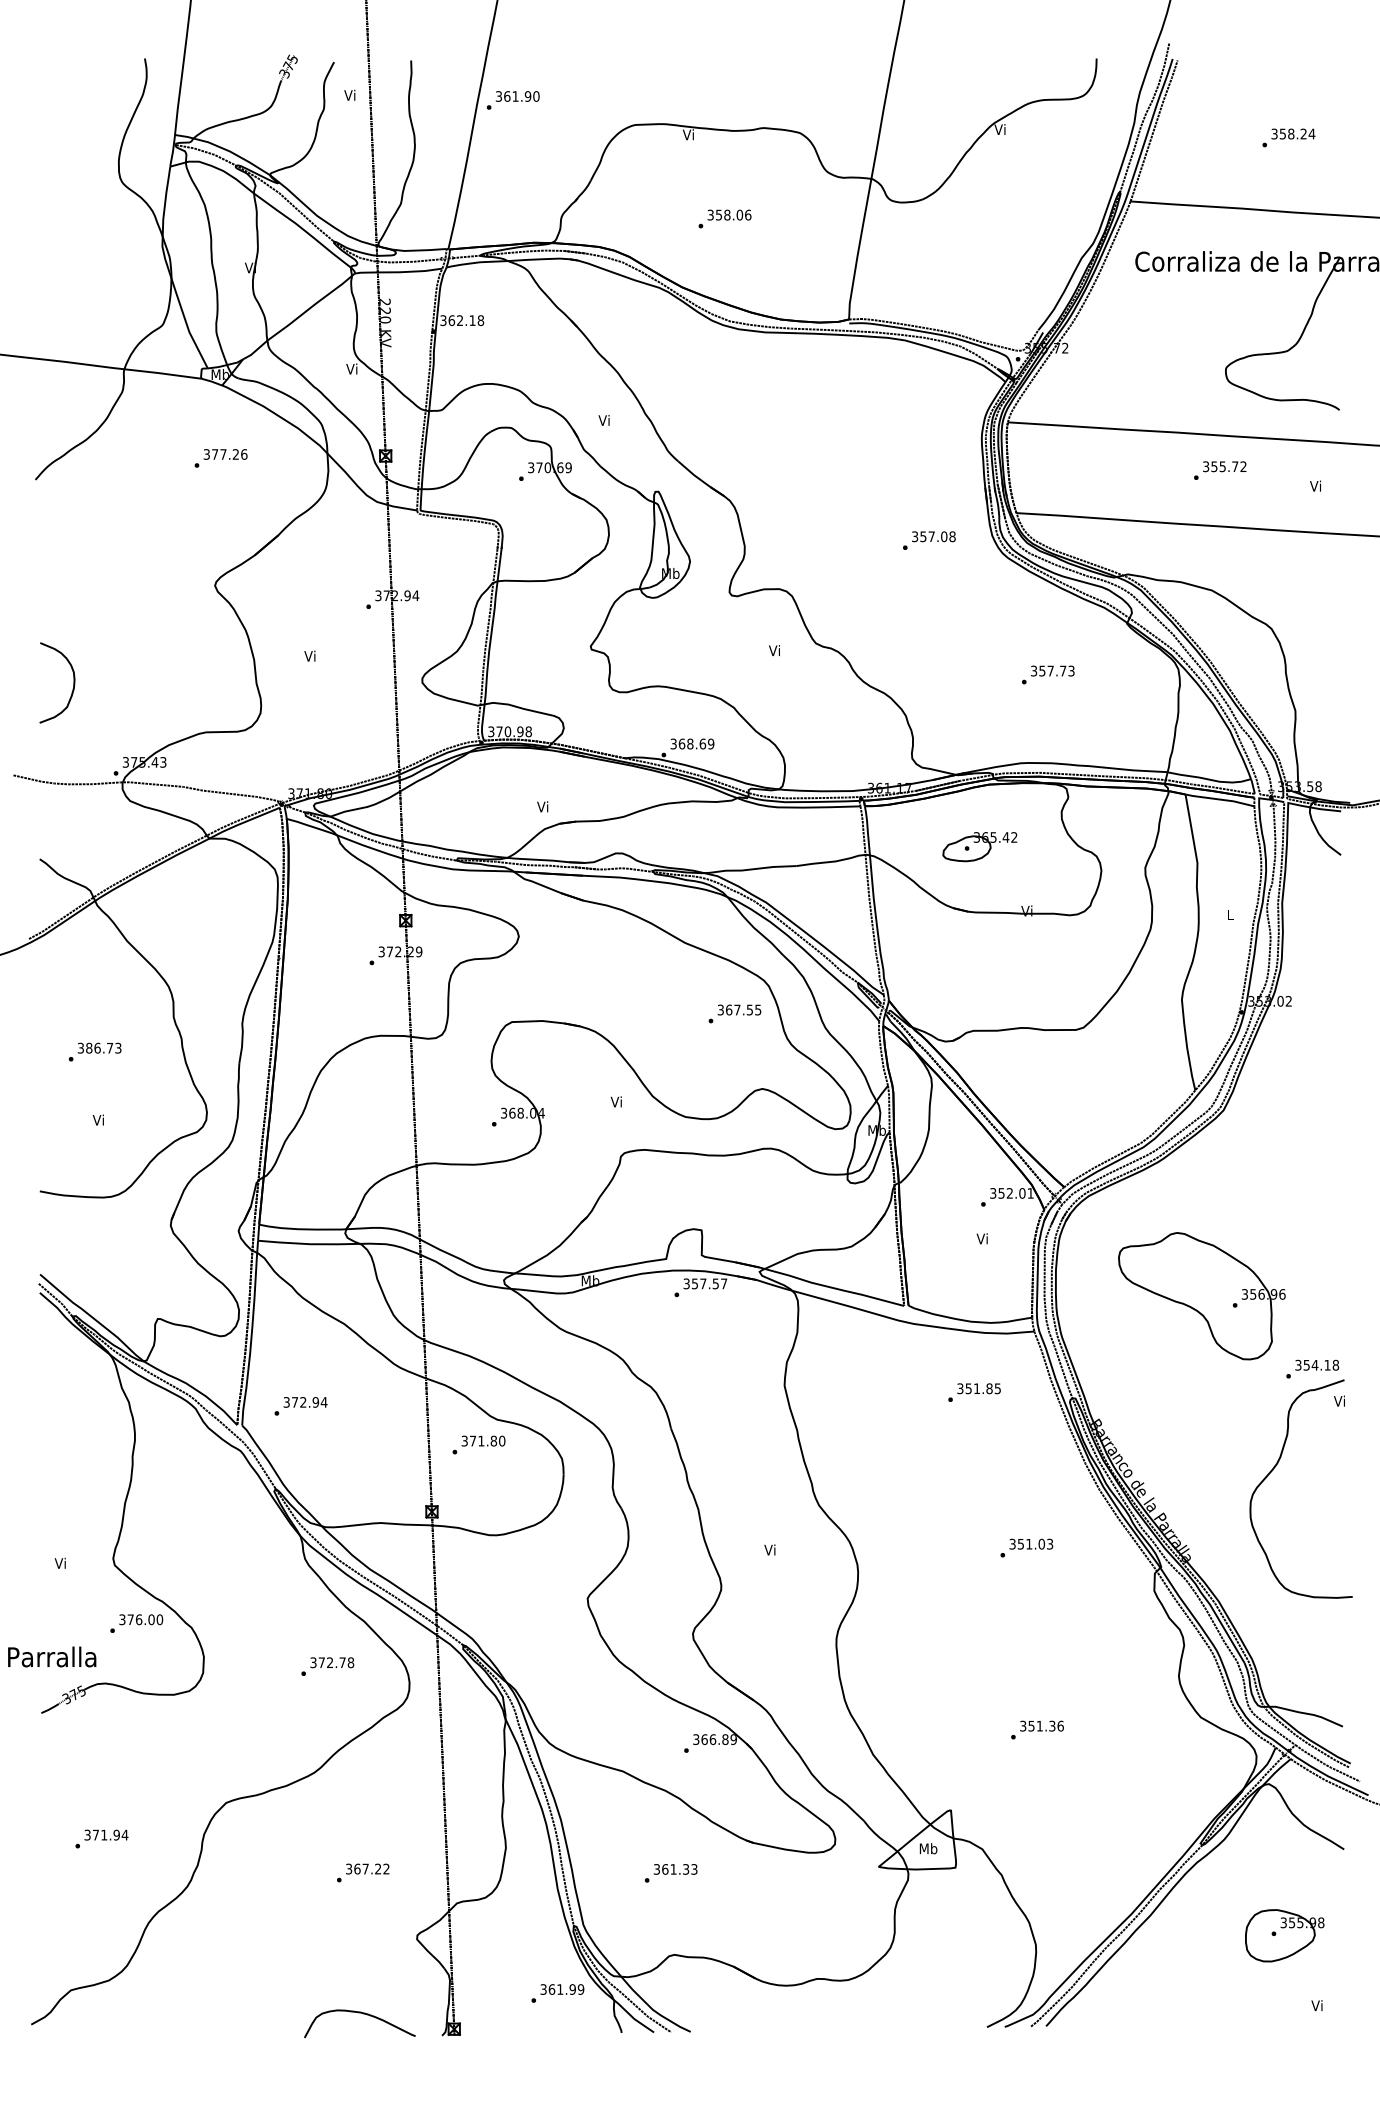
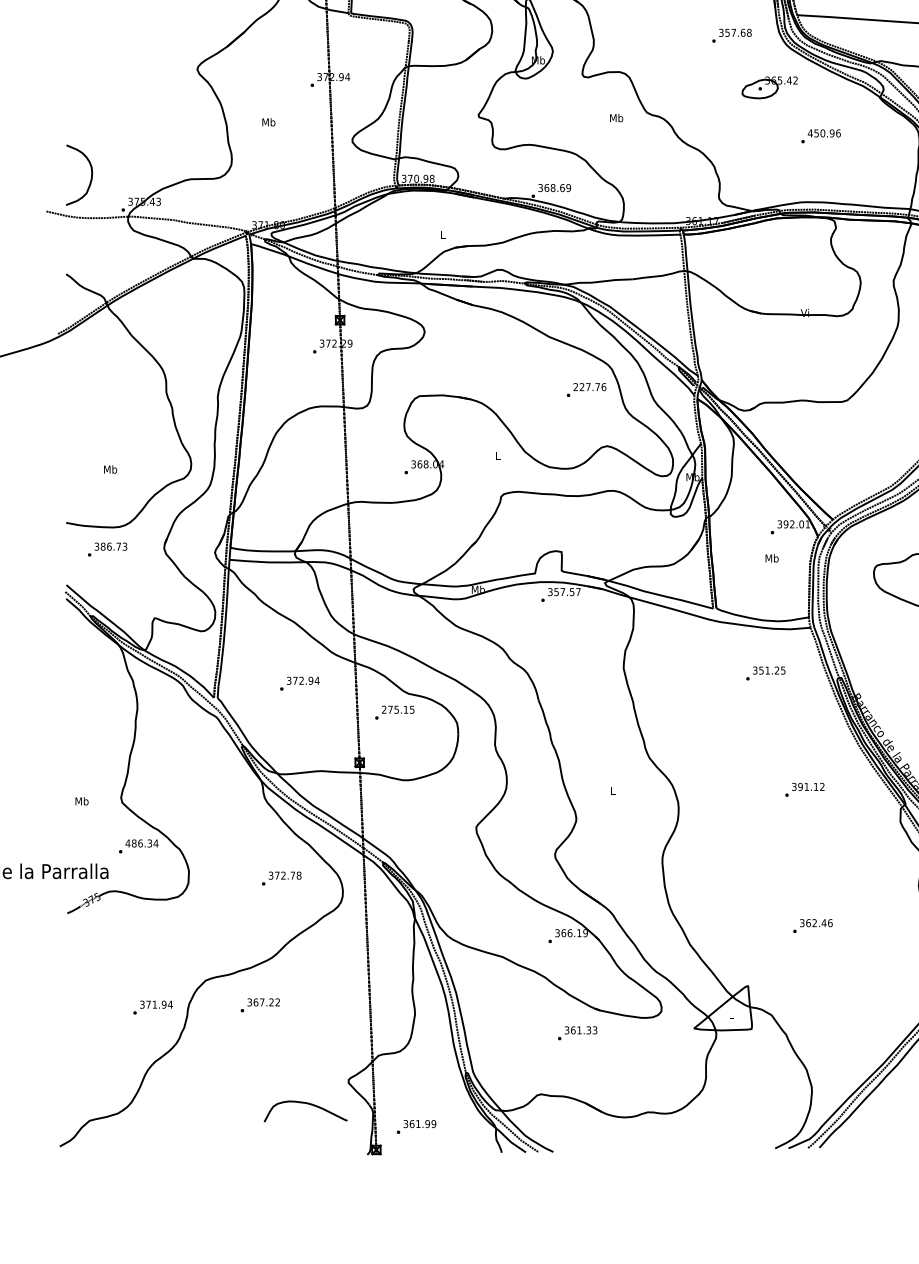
text: (944, 536) -> (743, 32), 357.08 -> 357.68
text: (774, 650) -> (616, 118), Vi -> Mb
text: (310, 655) -> (268, 121), Vi -> Mb
text: (1052, 670) -> (824, 132), 357.73 -> 450.96
curve: (73, 682) -> (91, 174), moved
text: (542, 806) -> (442, 234), Vi -> L
part: (979, 847) -> (769, 88), moved
text: (739, 1009) -> (589, 386), 367.55 -> 227.76
text: (94, 1051) -> (107, 549), moved
text: (615, 1101) -> (497, 455), Vi -> L
text: (98, 1119) -> (110, 469), Vi -> Mb
text: (1001, 1193) -> (786, 524), 352.01 -> 392.01
text: (982, 1238) -> (771, 558), Vi -> Mb
text: (989, 1388) -> (777, 670), 351.85 -> 351.25
text: (300, 1406) -> (299, 683), moved
text: (483, 1440) -> (398, 709), 371.80 -> 275.15
text: (1035, 1543) -> (811, 786), 351.03 -> 391.12
text: (769, 1549) -> (612, 790), Vi -> L
text: (60, 1562) -> (81, 800), Vi -> Mb
text: (141, 1619) -> (142, 843), 376.00 -> 486.34
text: (1041, 1725) -> (815, 922), 351.36 -> 362.46
text: (725, 1739) -> (579, 933), 366.89 -> 366.19
text: (101, 1838) -> (152, 1007), moved
text: (928, 1848) -> (731, 1014), Mb -> L
text: (363, 1872) -> (260, 1004), moved
text: (671, 1873) -> (577, 1033), moved
text: (557, 1993) -> (416, 1126), moved
curve: (363, 2014) -> (308, 1104), moved

